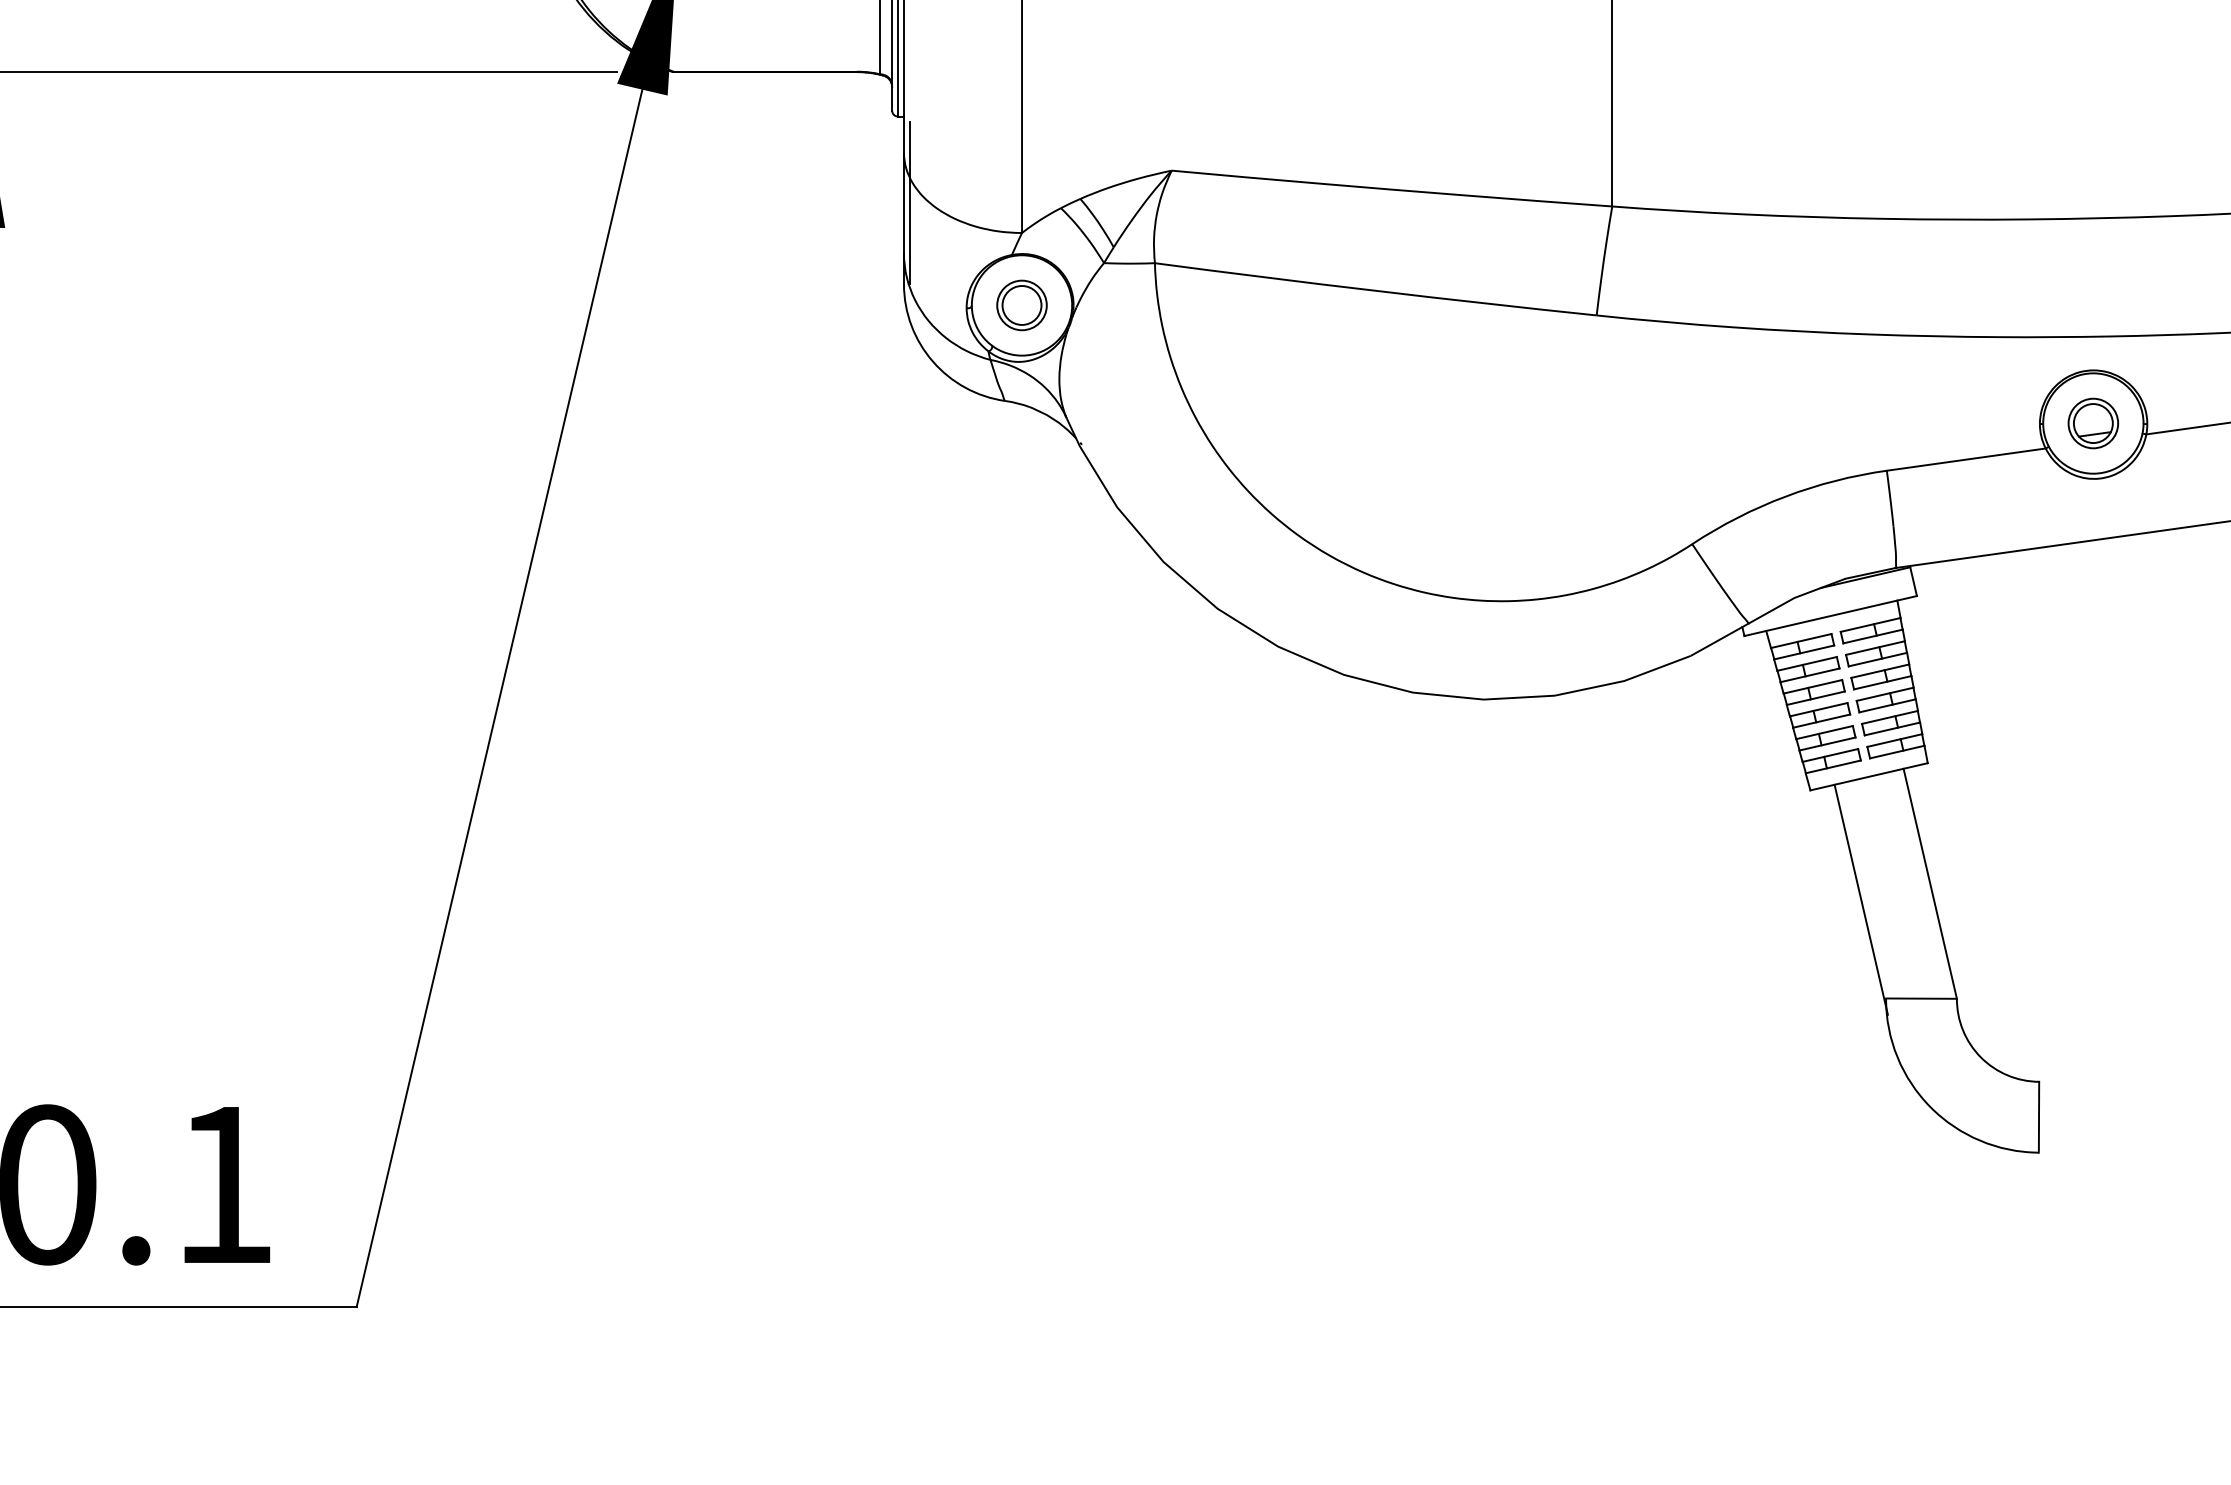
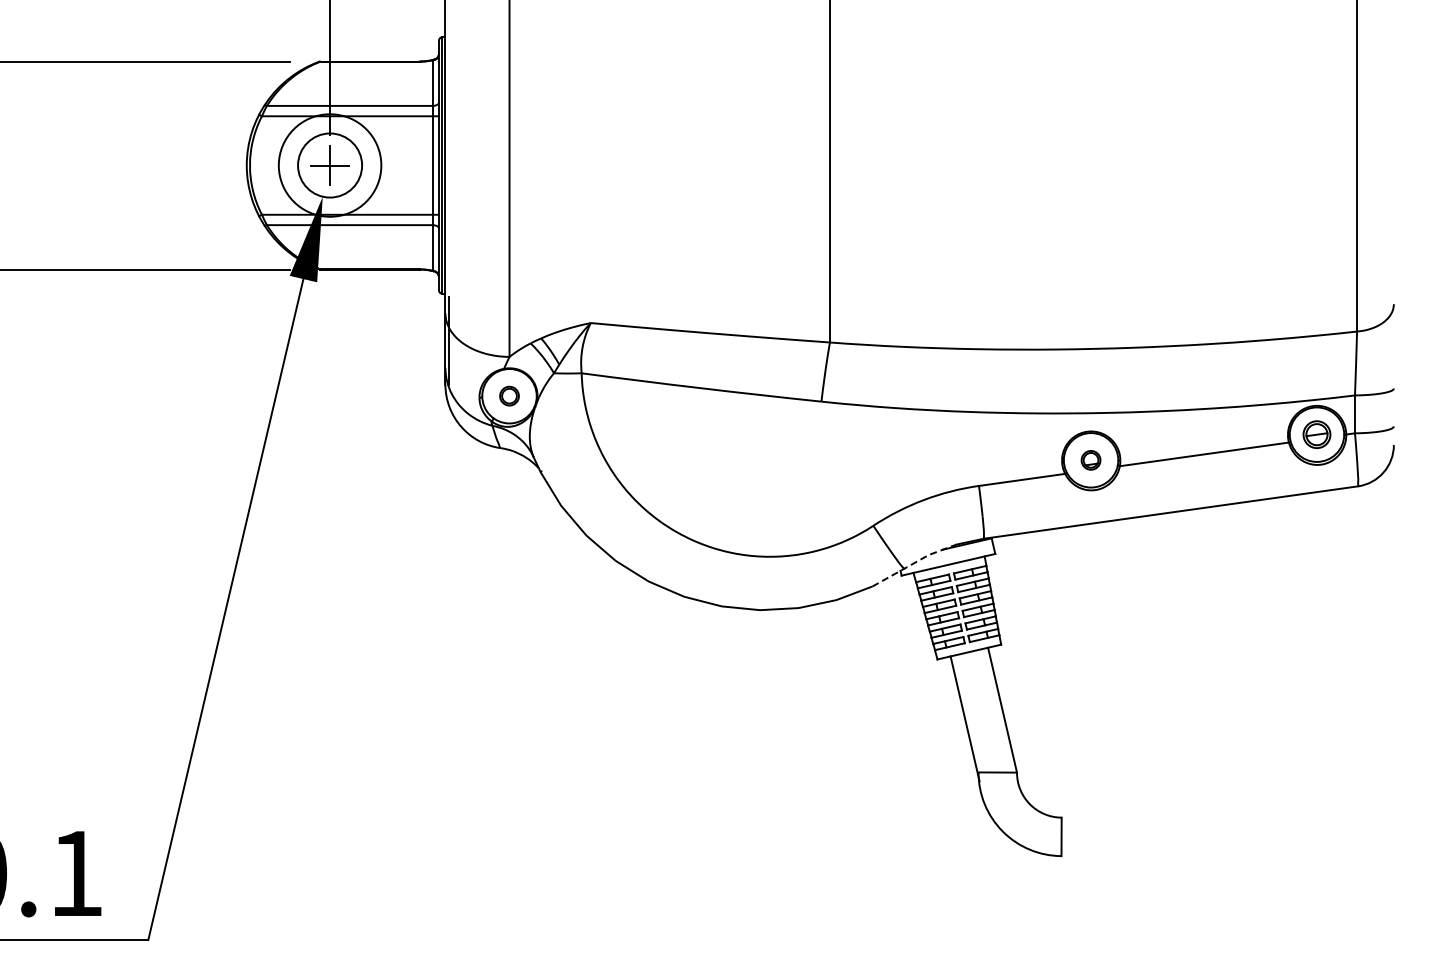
part: (1021, 304) -> (509, 395), size x0.7
part: (2092, 423) -> (1090, 460), size x0.7
line: (1768, 613) -> (914, 563), solid -> dashed

